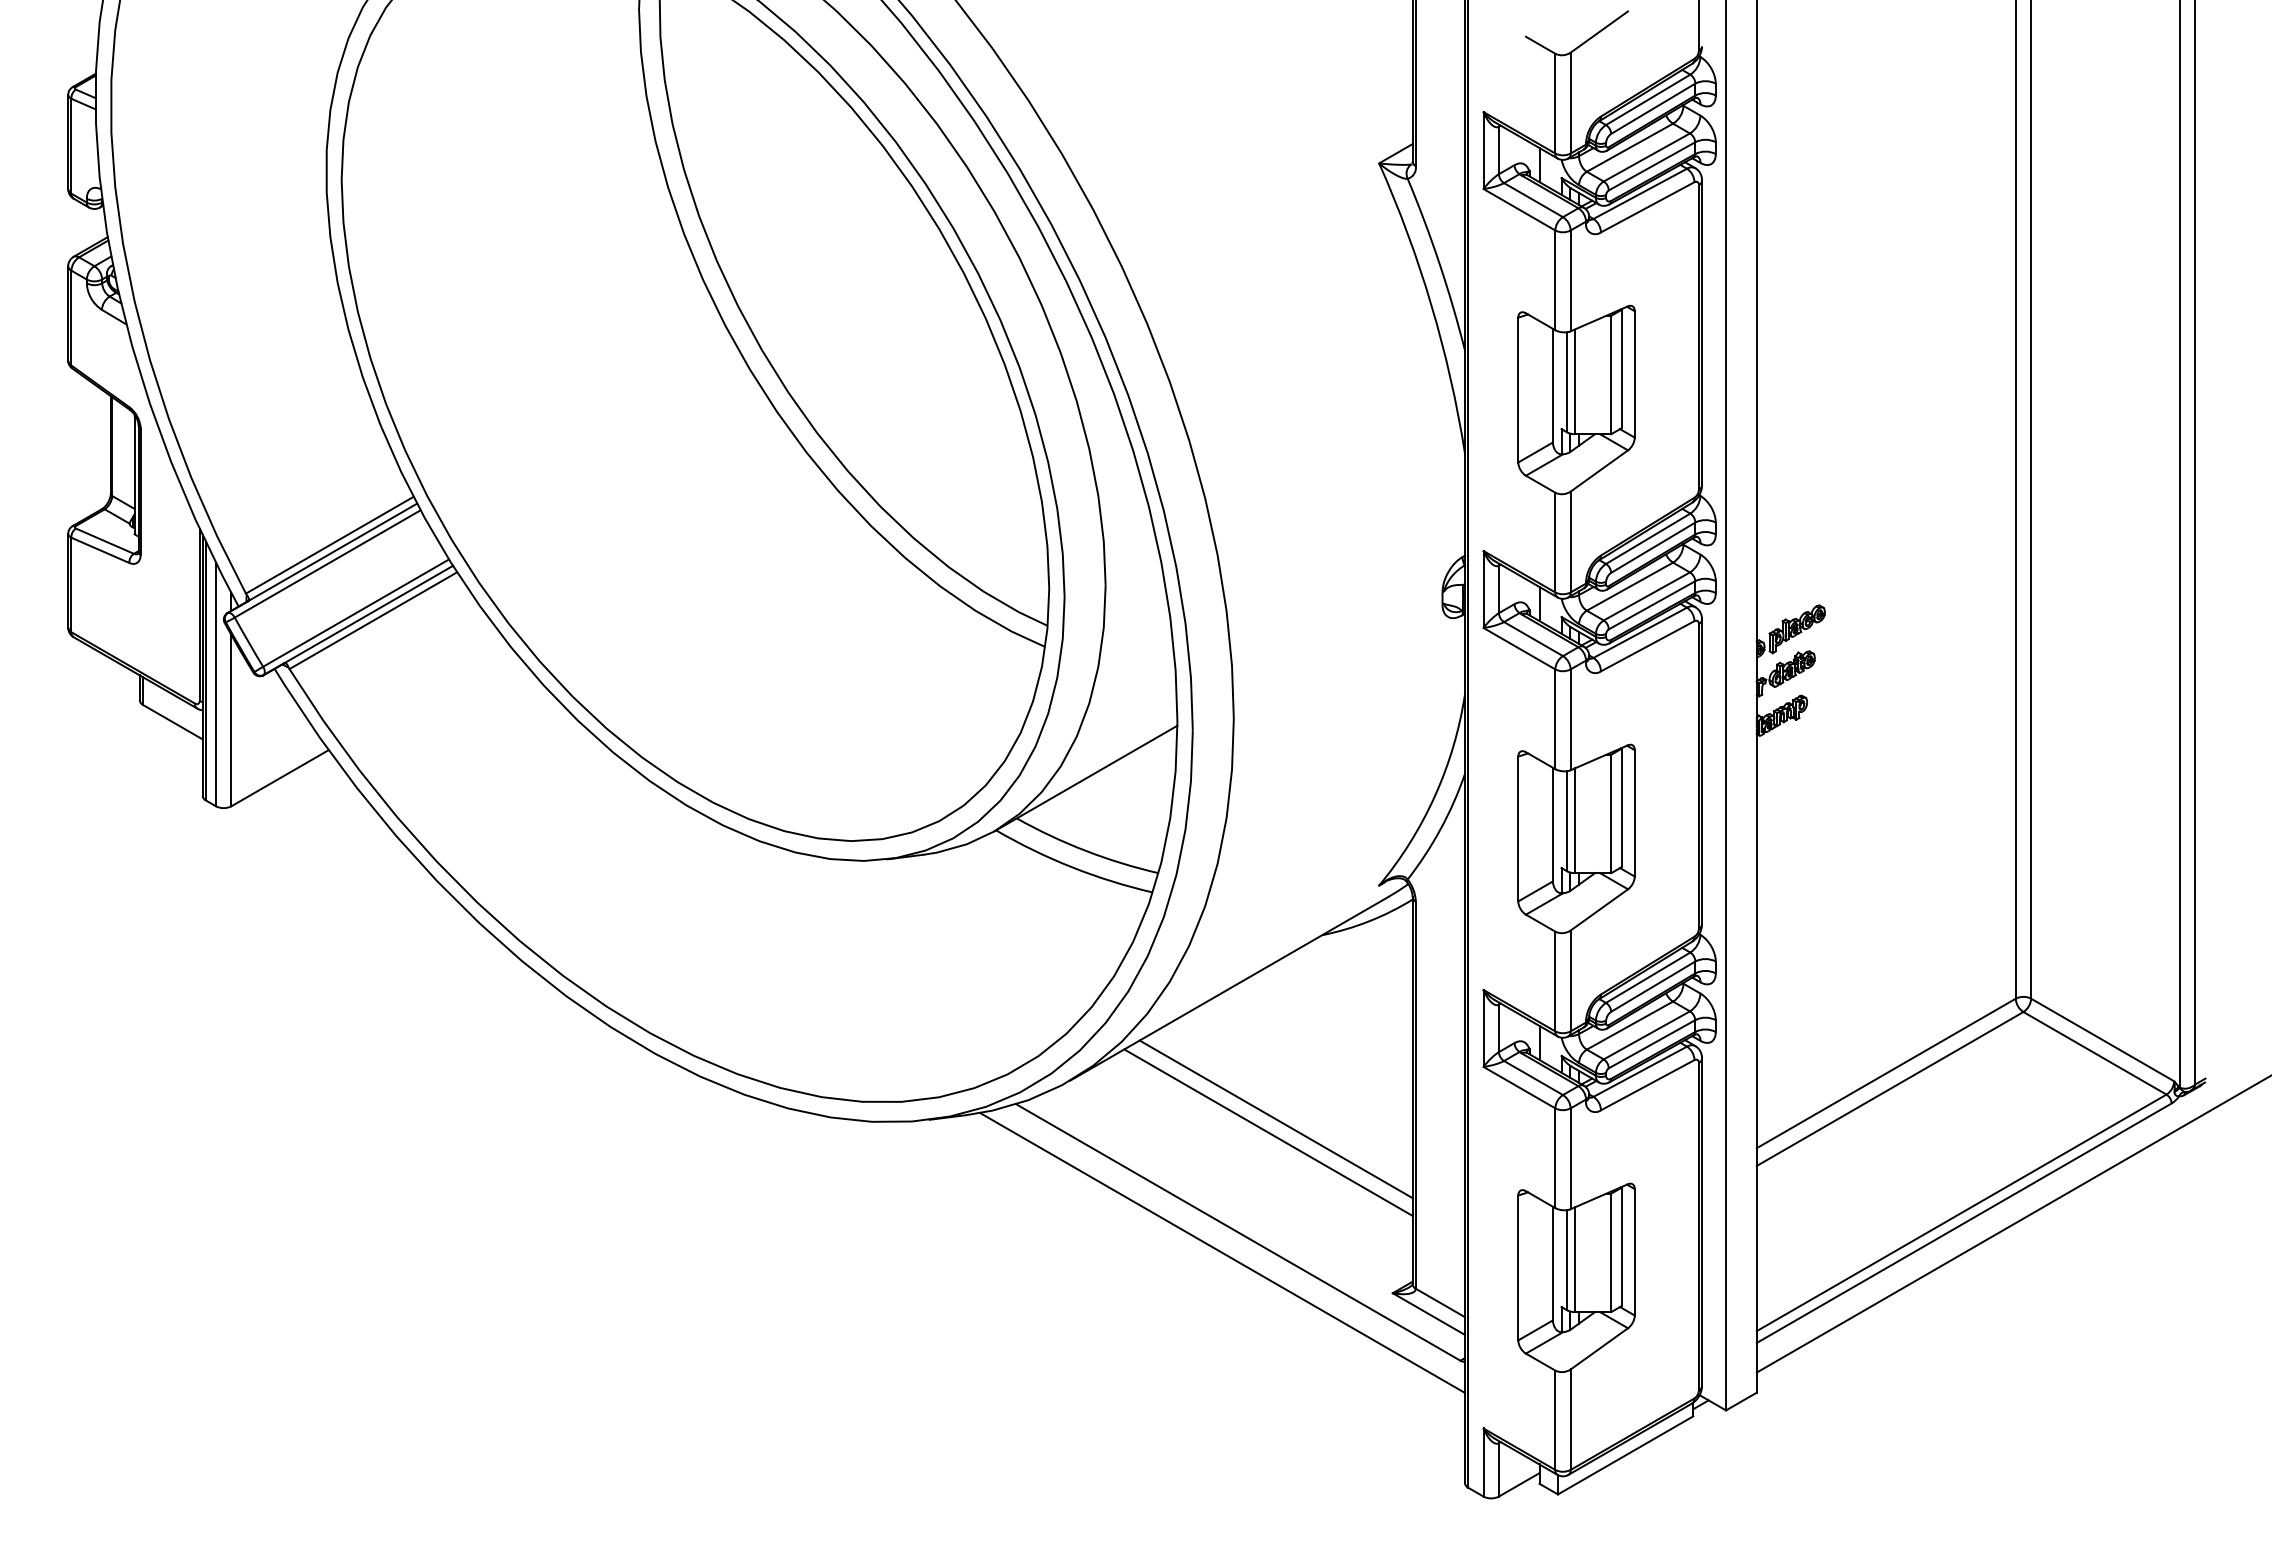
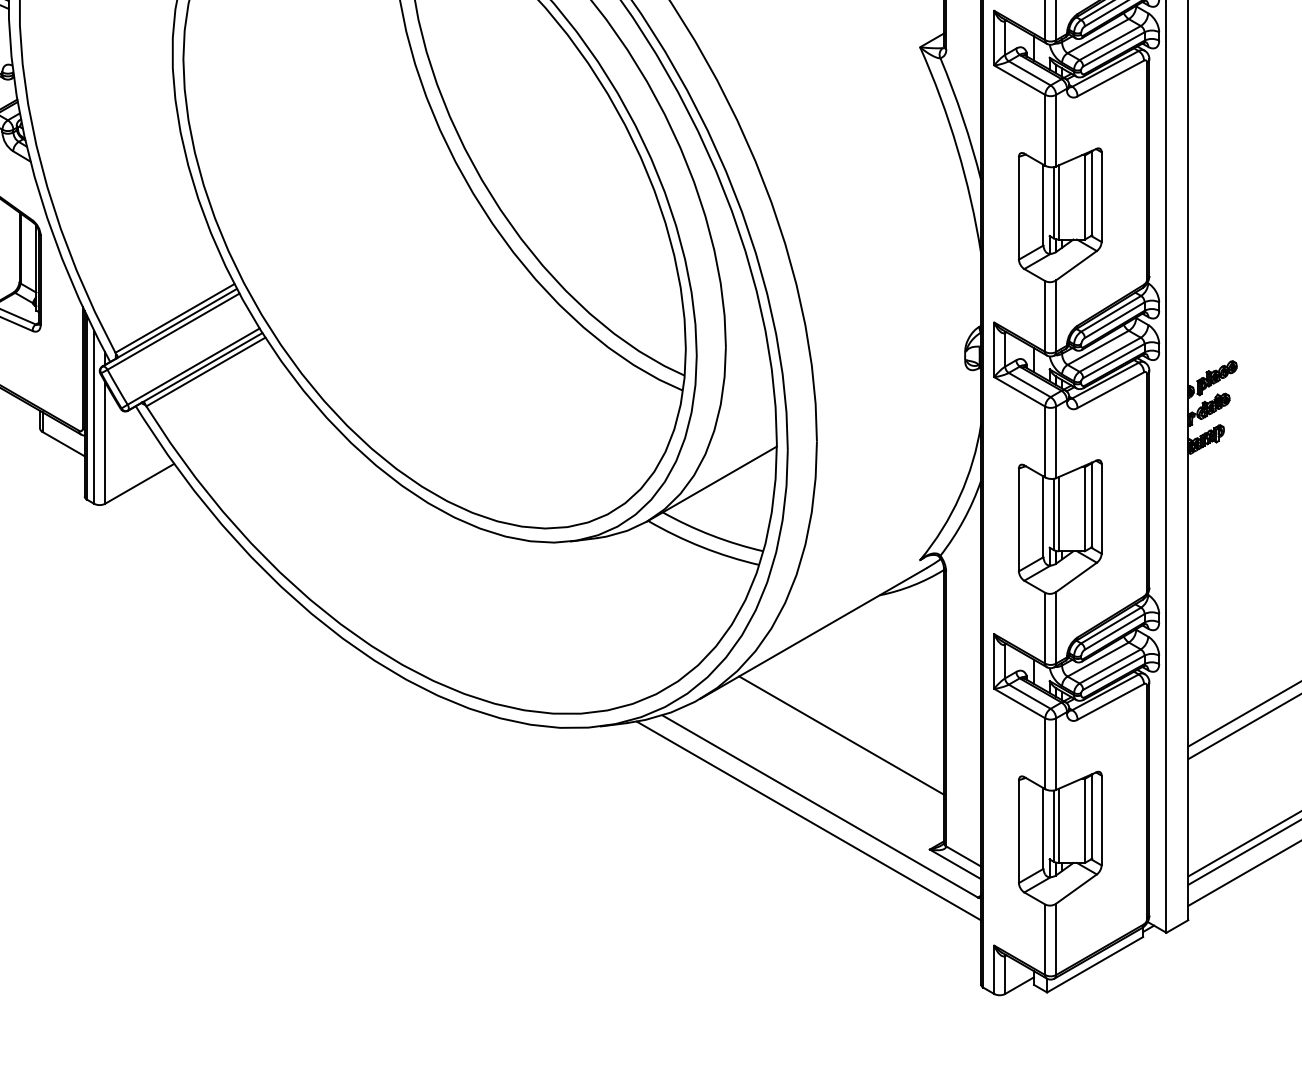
line: (1275, 1119) -> (846, 726), removed

